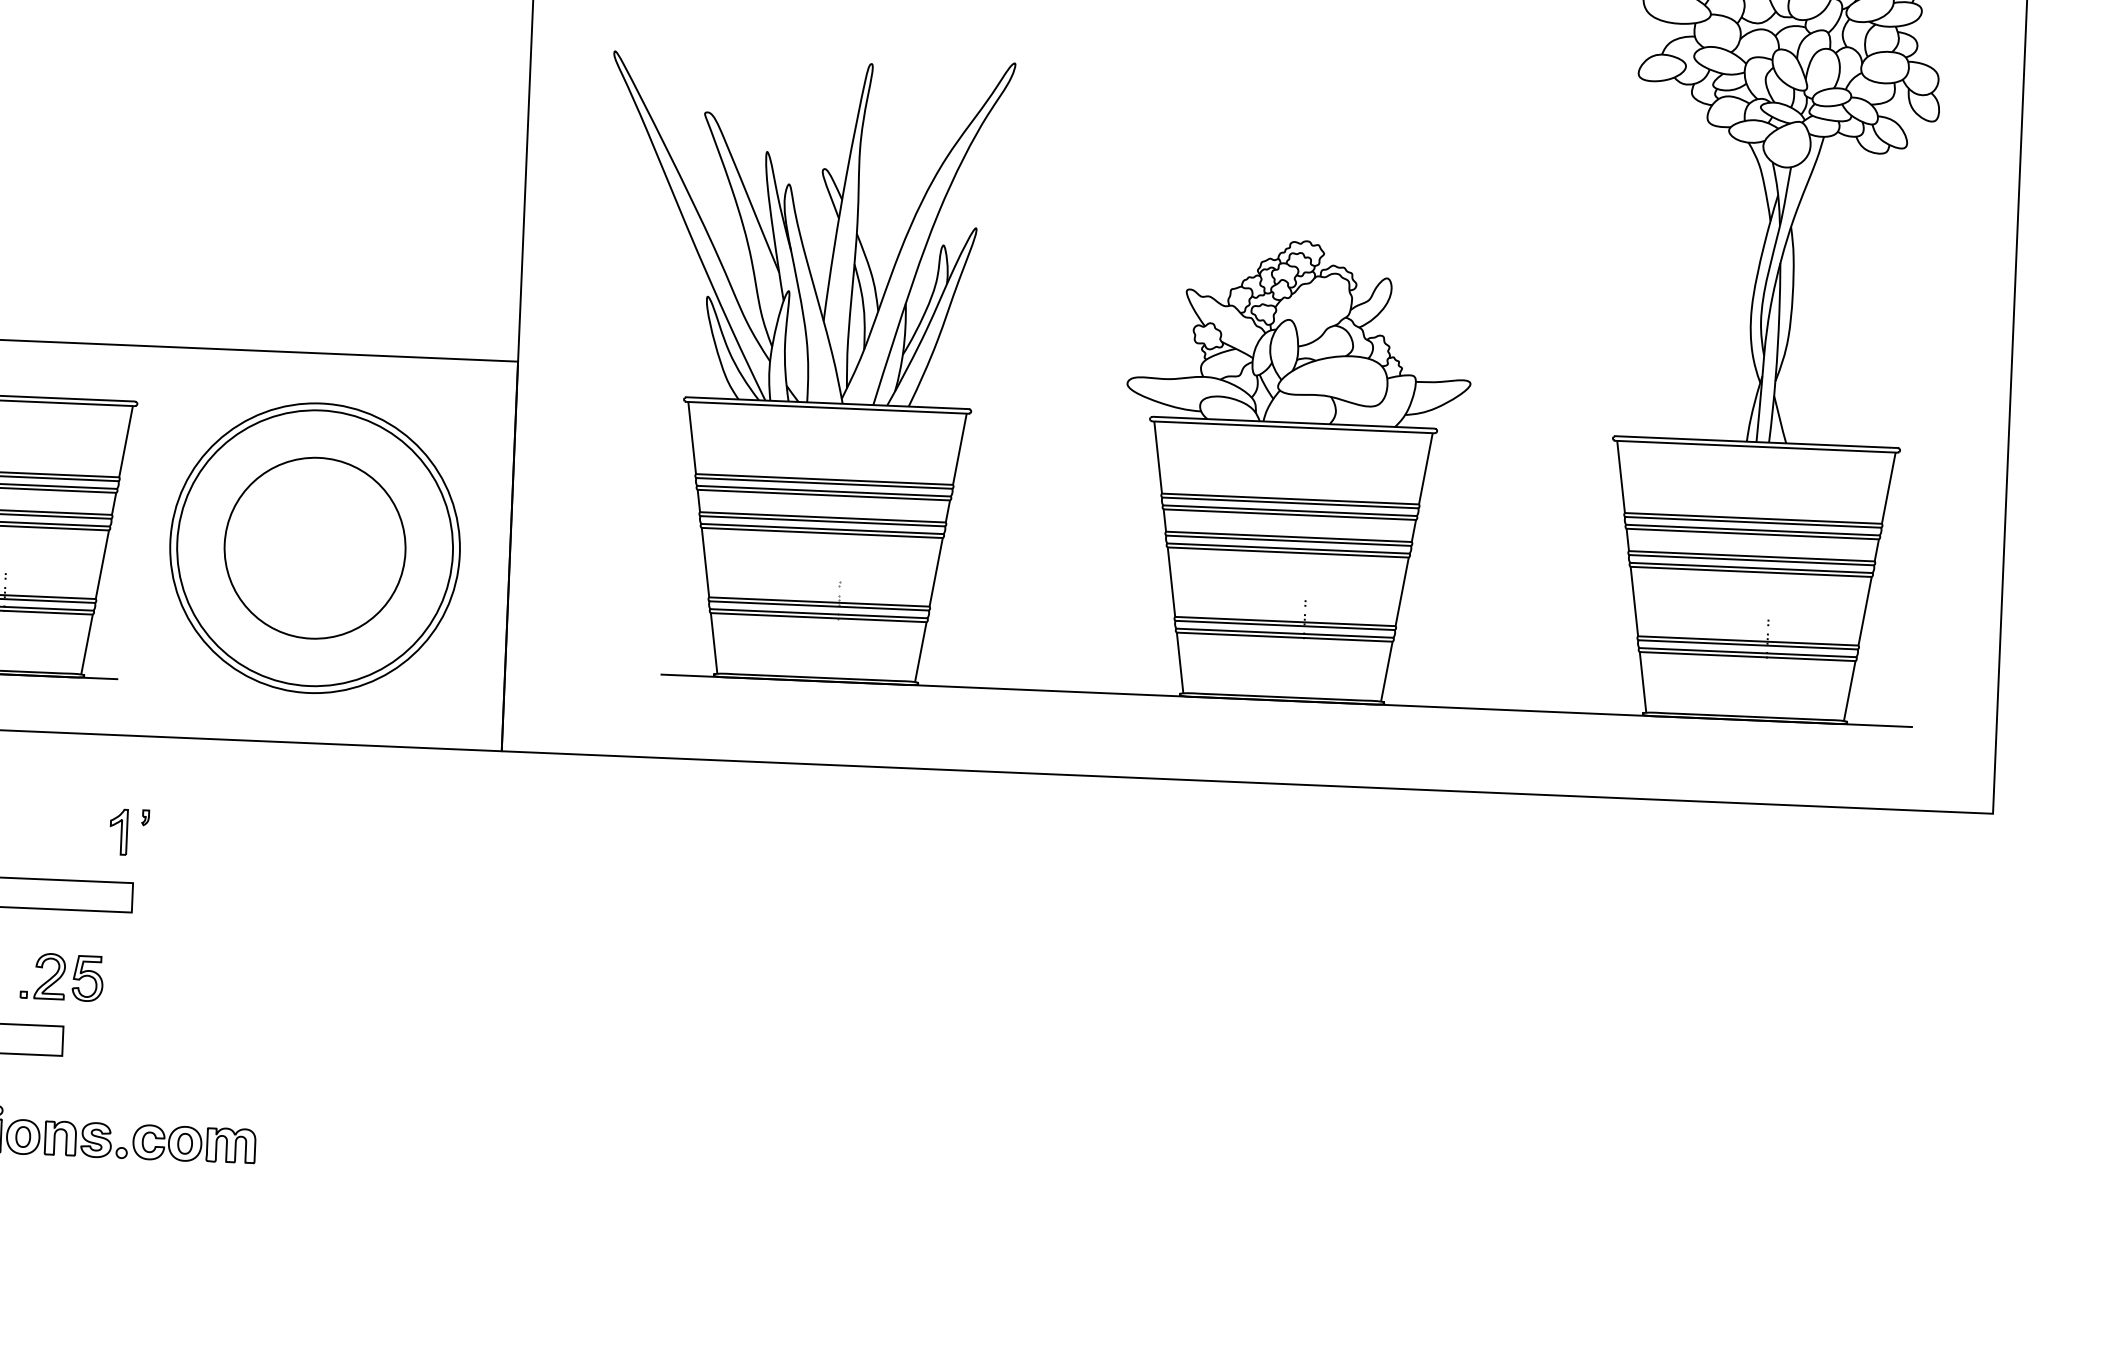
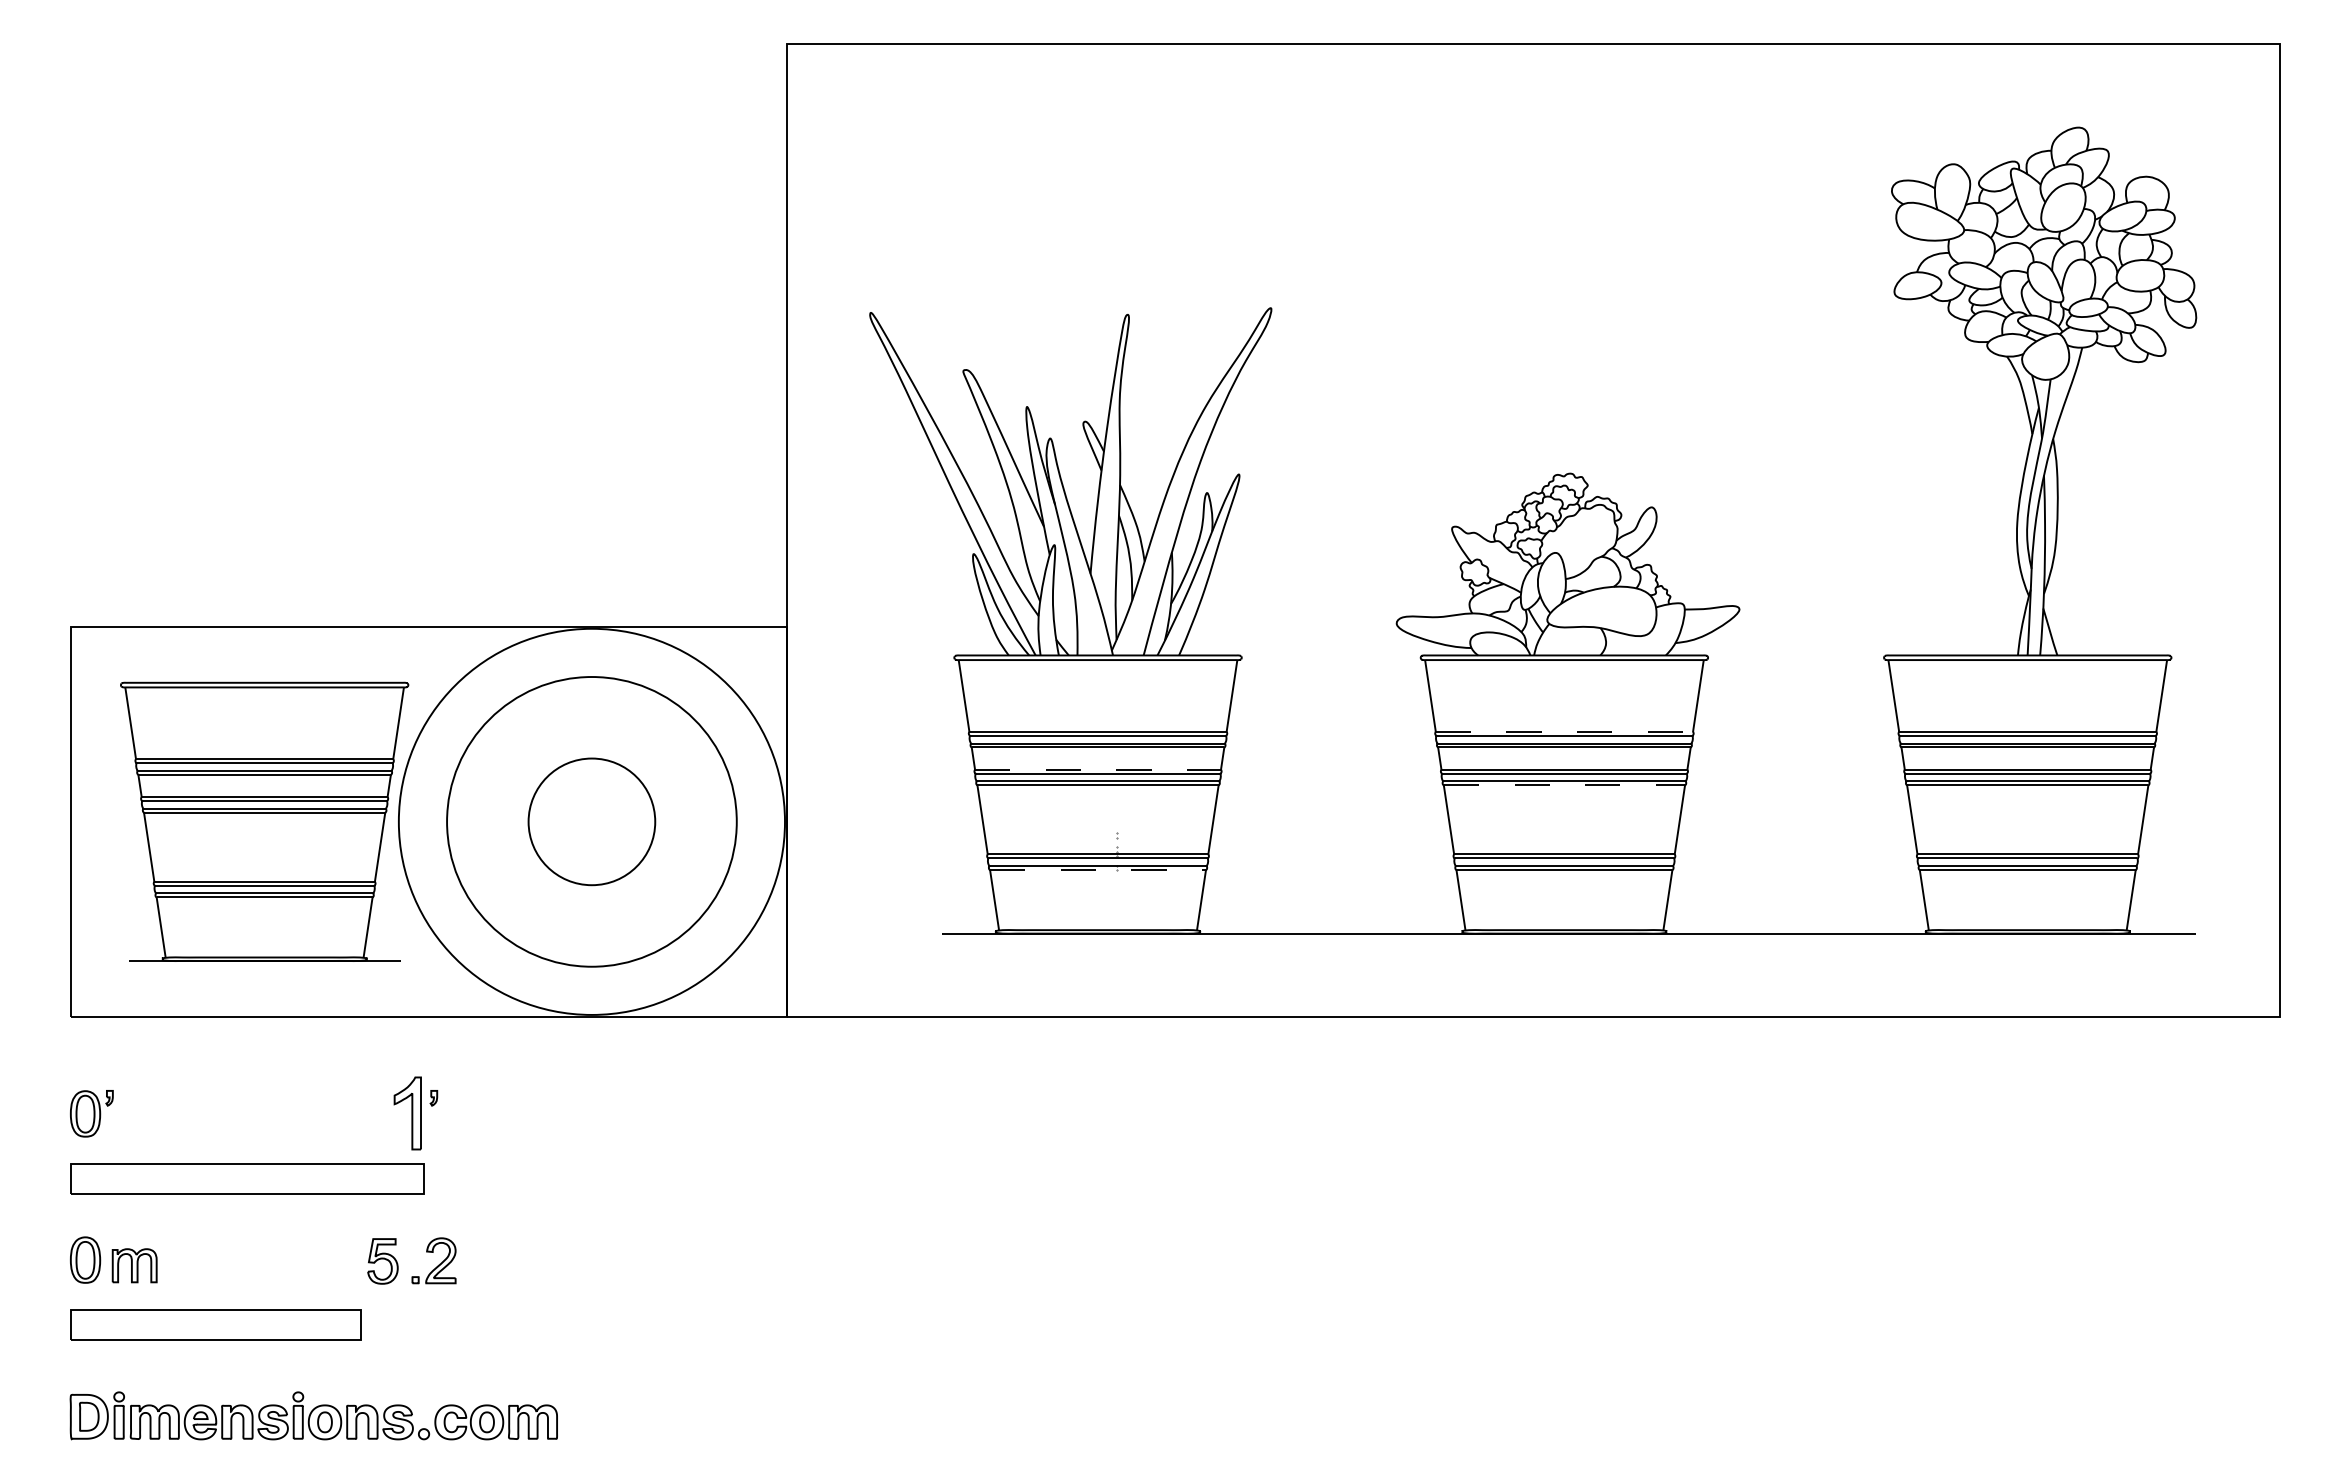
line: (1290, 498) -> (1564, 731), solid -> dashed
line: (823, 517) -> (1098, 769), solid -> dashed
circle: (314, 547) -> (591, 821), size x0.7
circle: (314, 547) -> (591, 821), size x1.4
line: (1288, 552) -> (1564, 785), solid -> dashed
line: (819, 618) -> (1098, 870), solid -> dashed
part: (118, 831) -> (407, 1113), size x1.6
part: (47, 980) -> (438, 1264), moved

